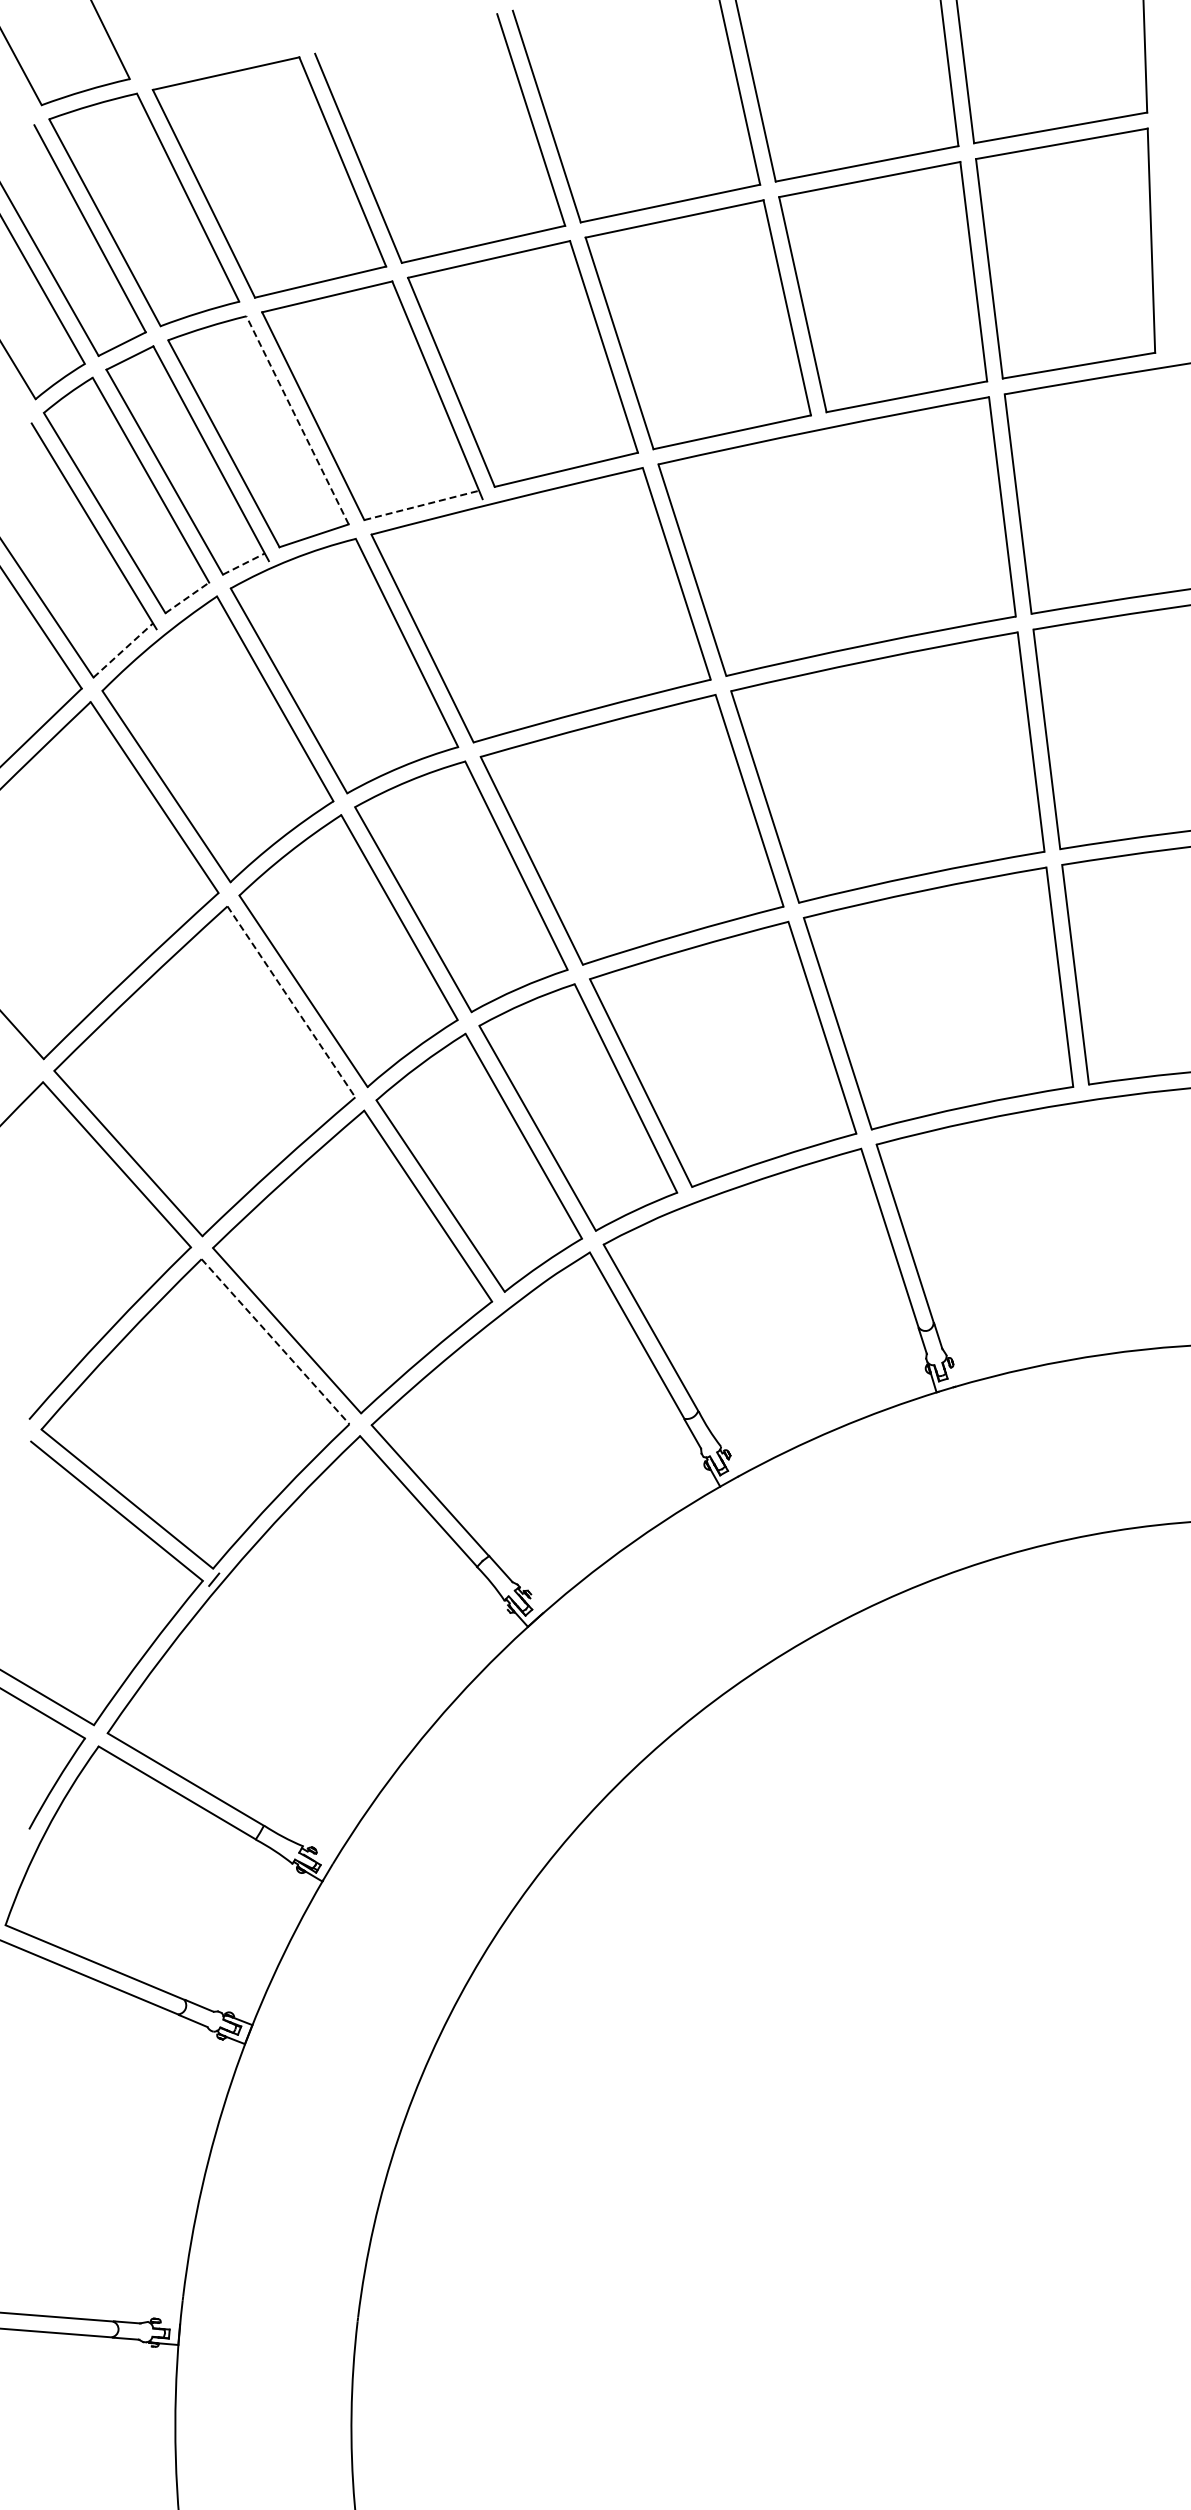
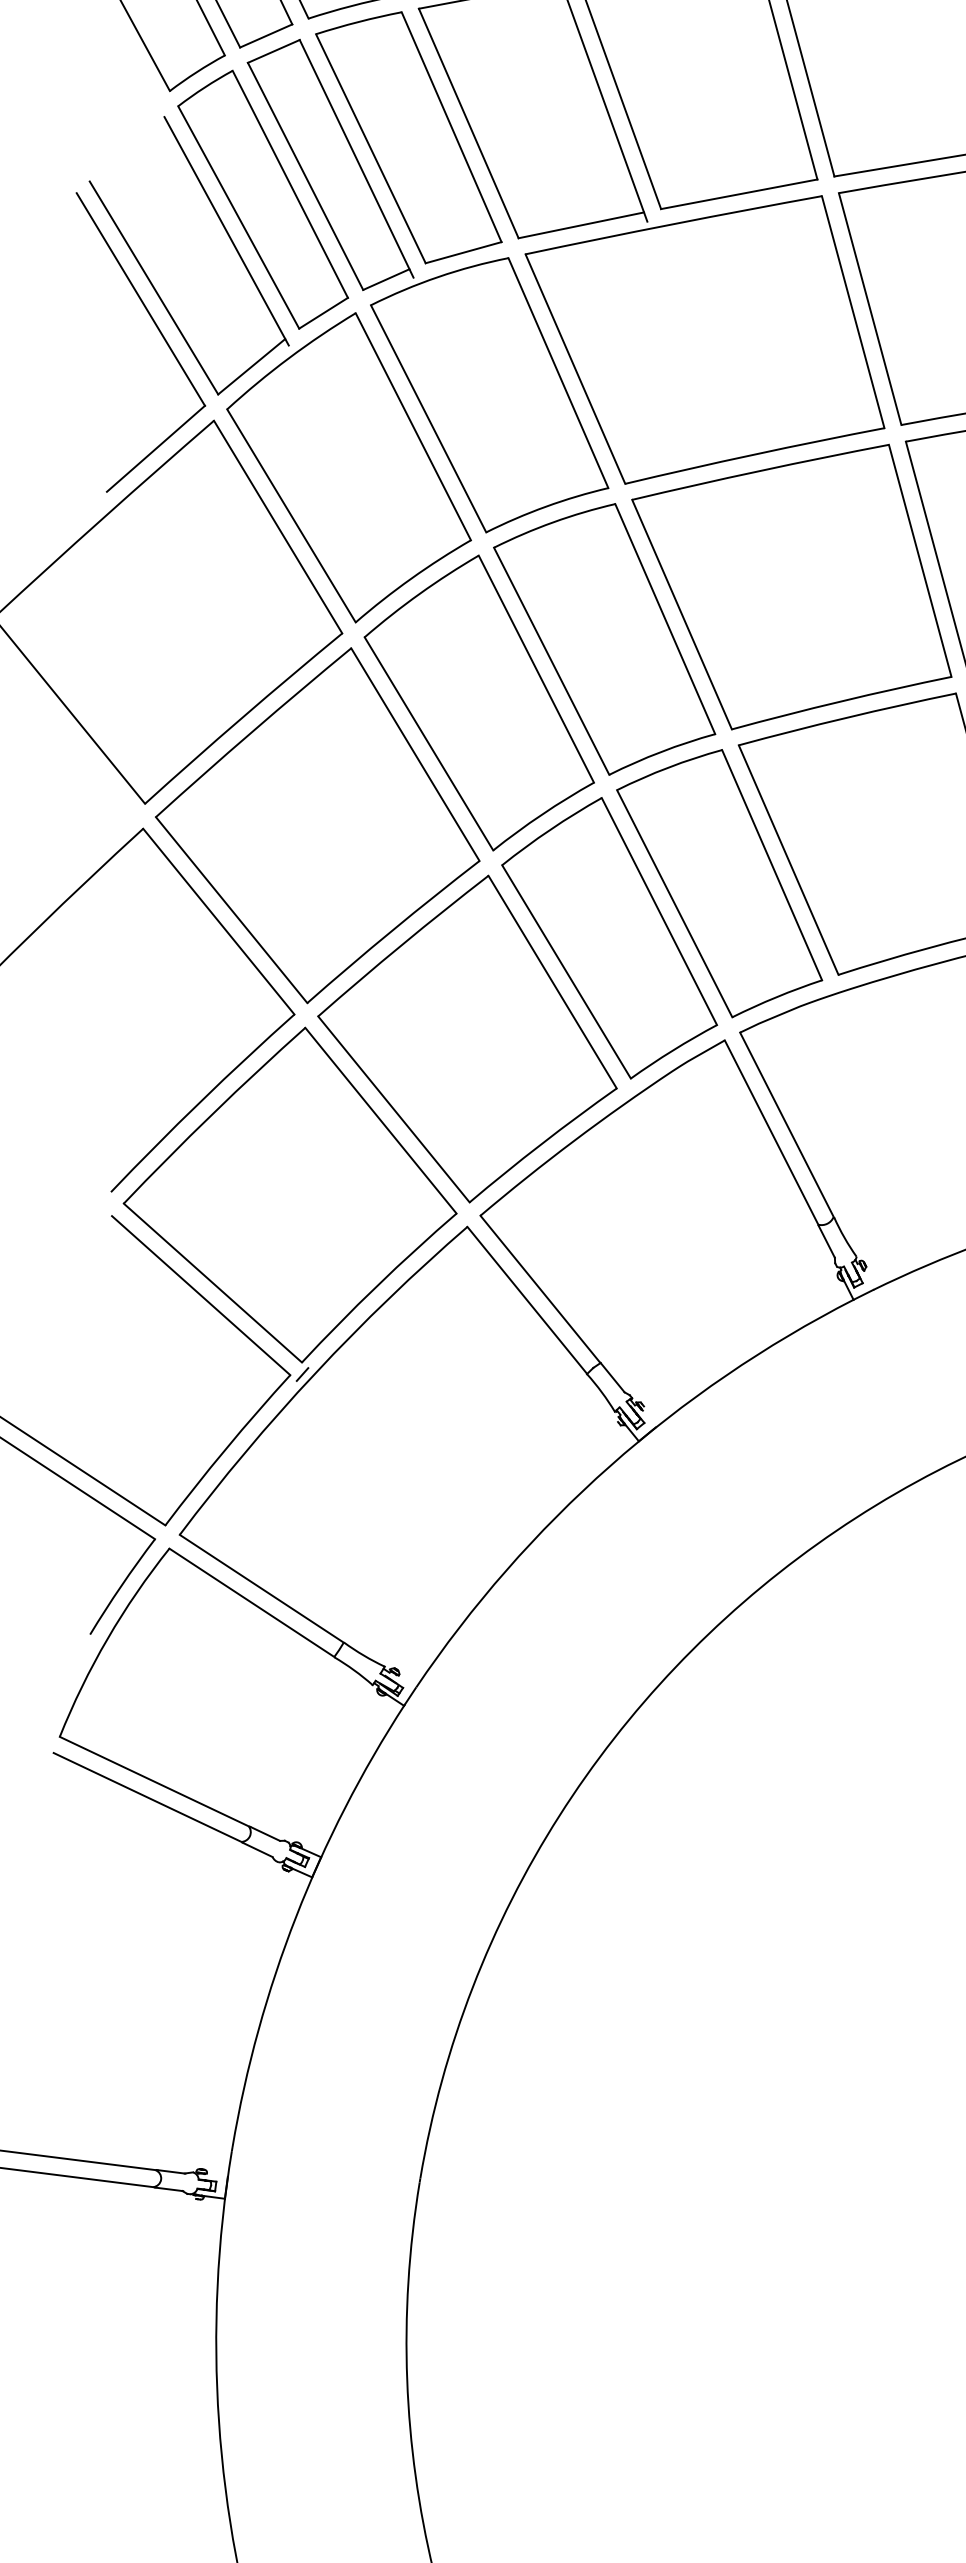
line: (297, 420) -> (451, 127), dashed -> solid
line: (422, 505) -> (582, 225), dashed -> solid
line: (244, 563) -> (387, 279), dashed -> solid
line: (187, 597) -> (323, 312), dashed -> solid
line: (123, 650) -> (251, 366), dashed -> solid
line: (291, 1001) -> (415, 754), dashed -> solid
line: (275, 1341) -> (380, 1120), dashed -> solid

